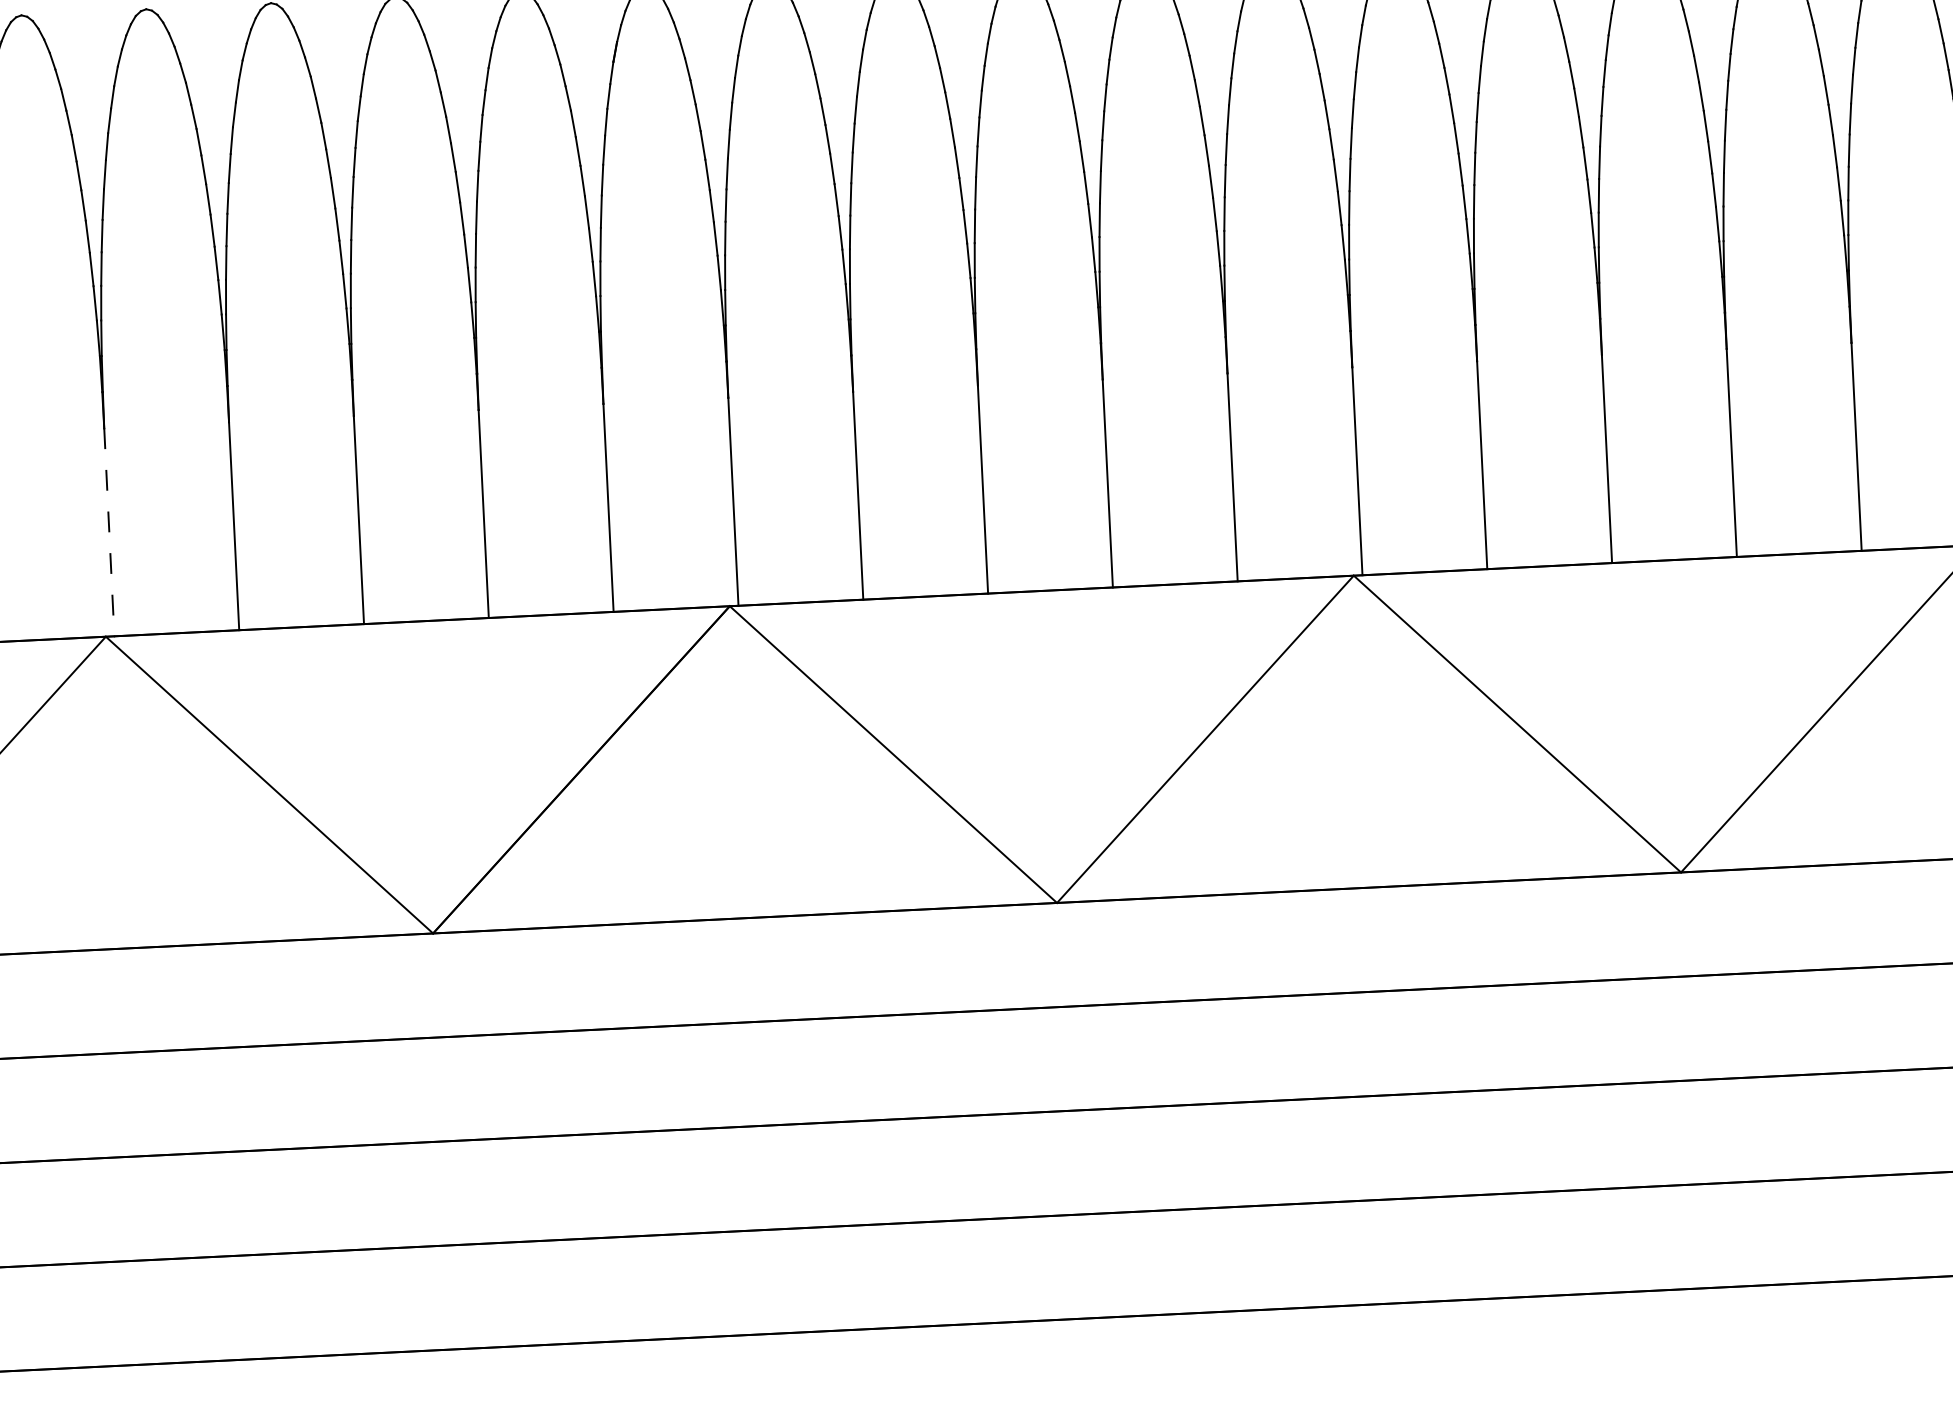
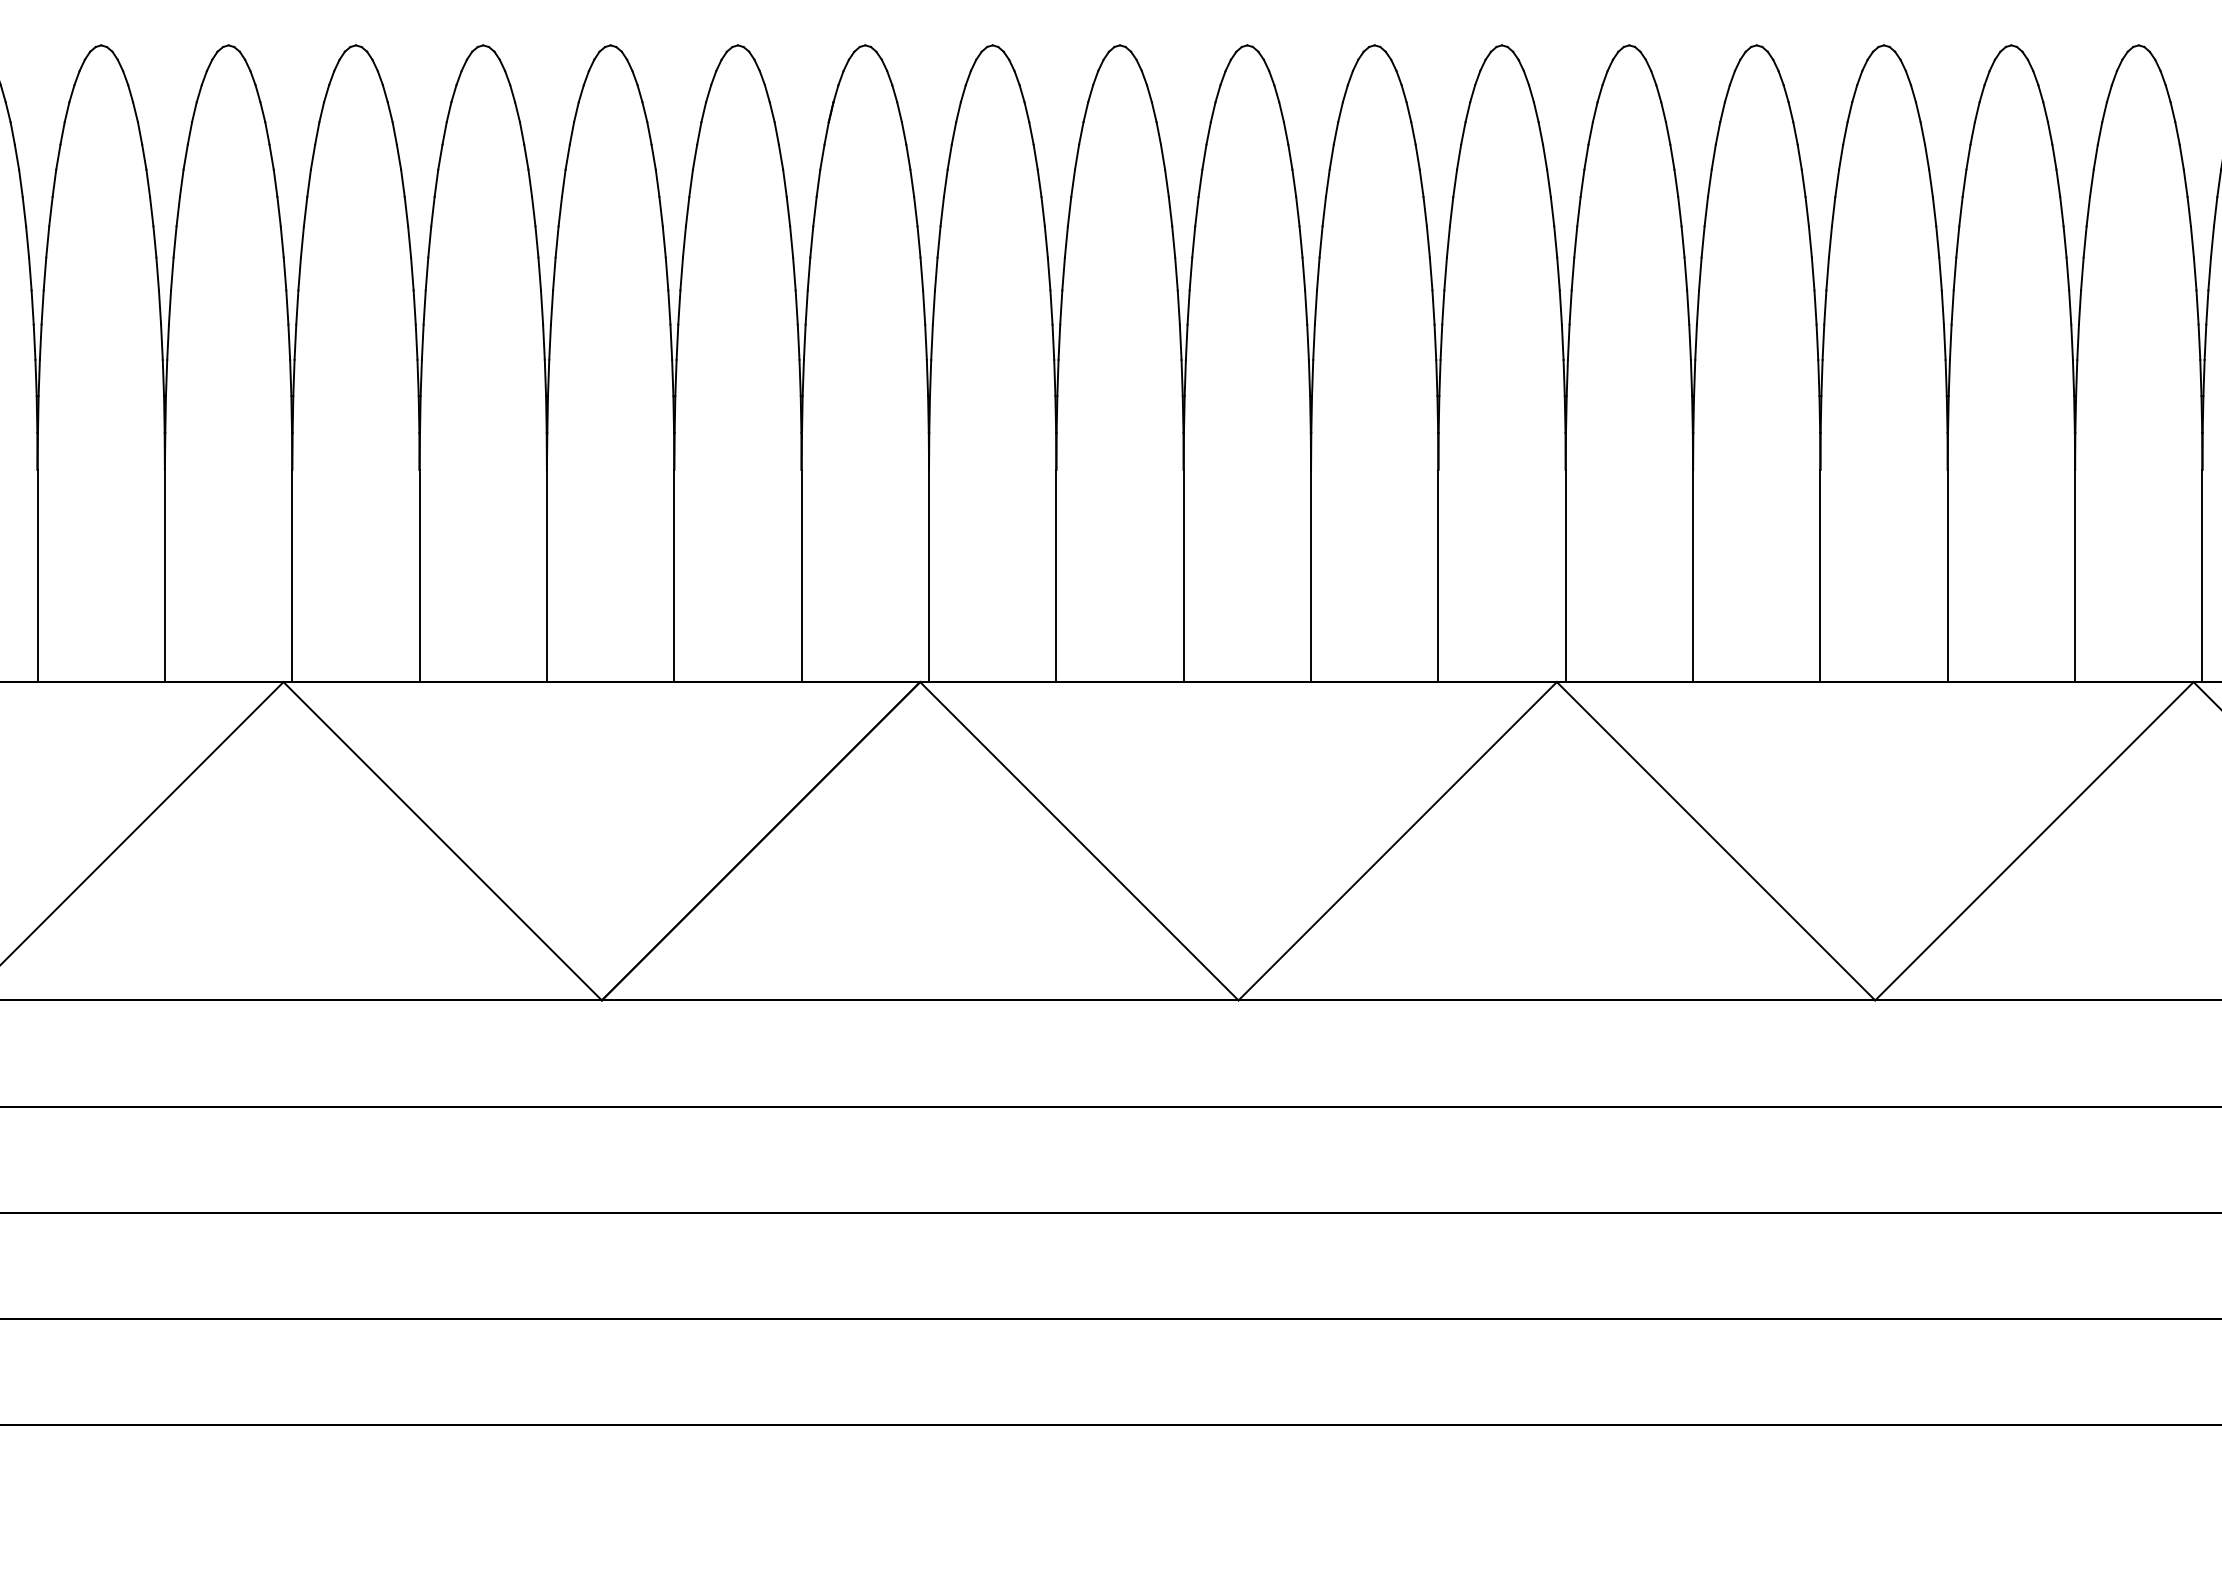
line: (109, 532) -> (292, 576), dashed -> solid

